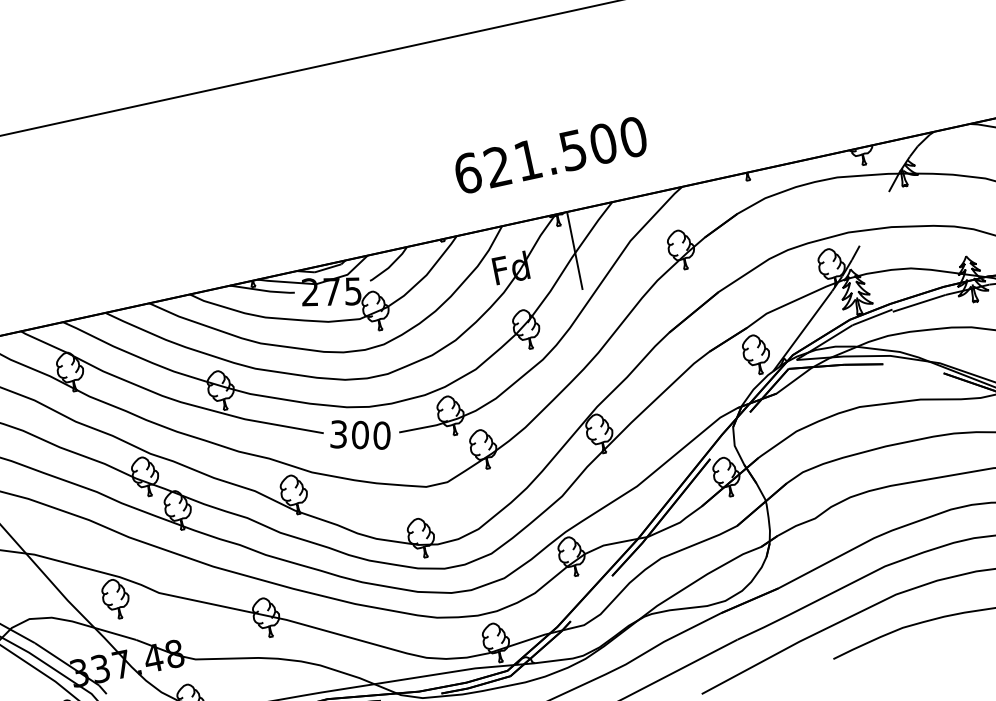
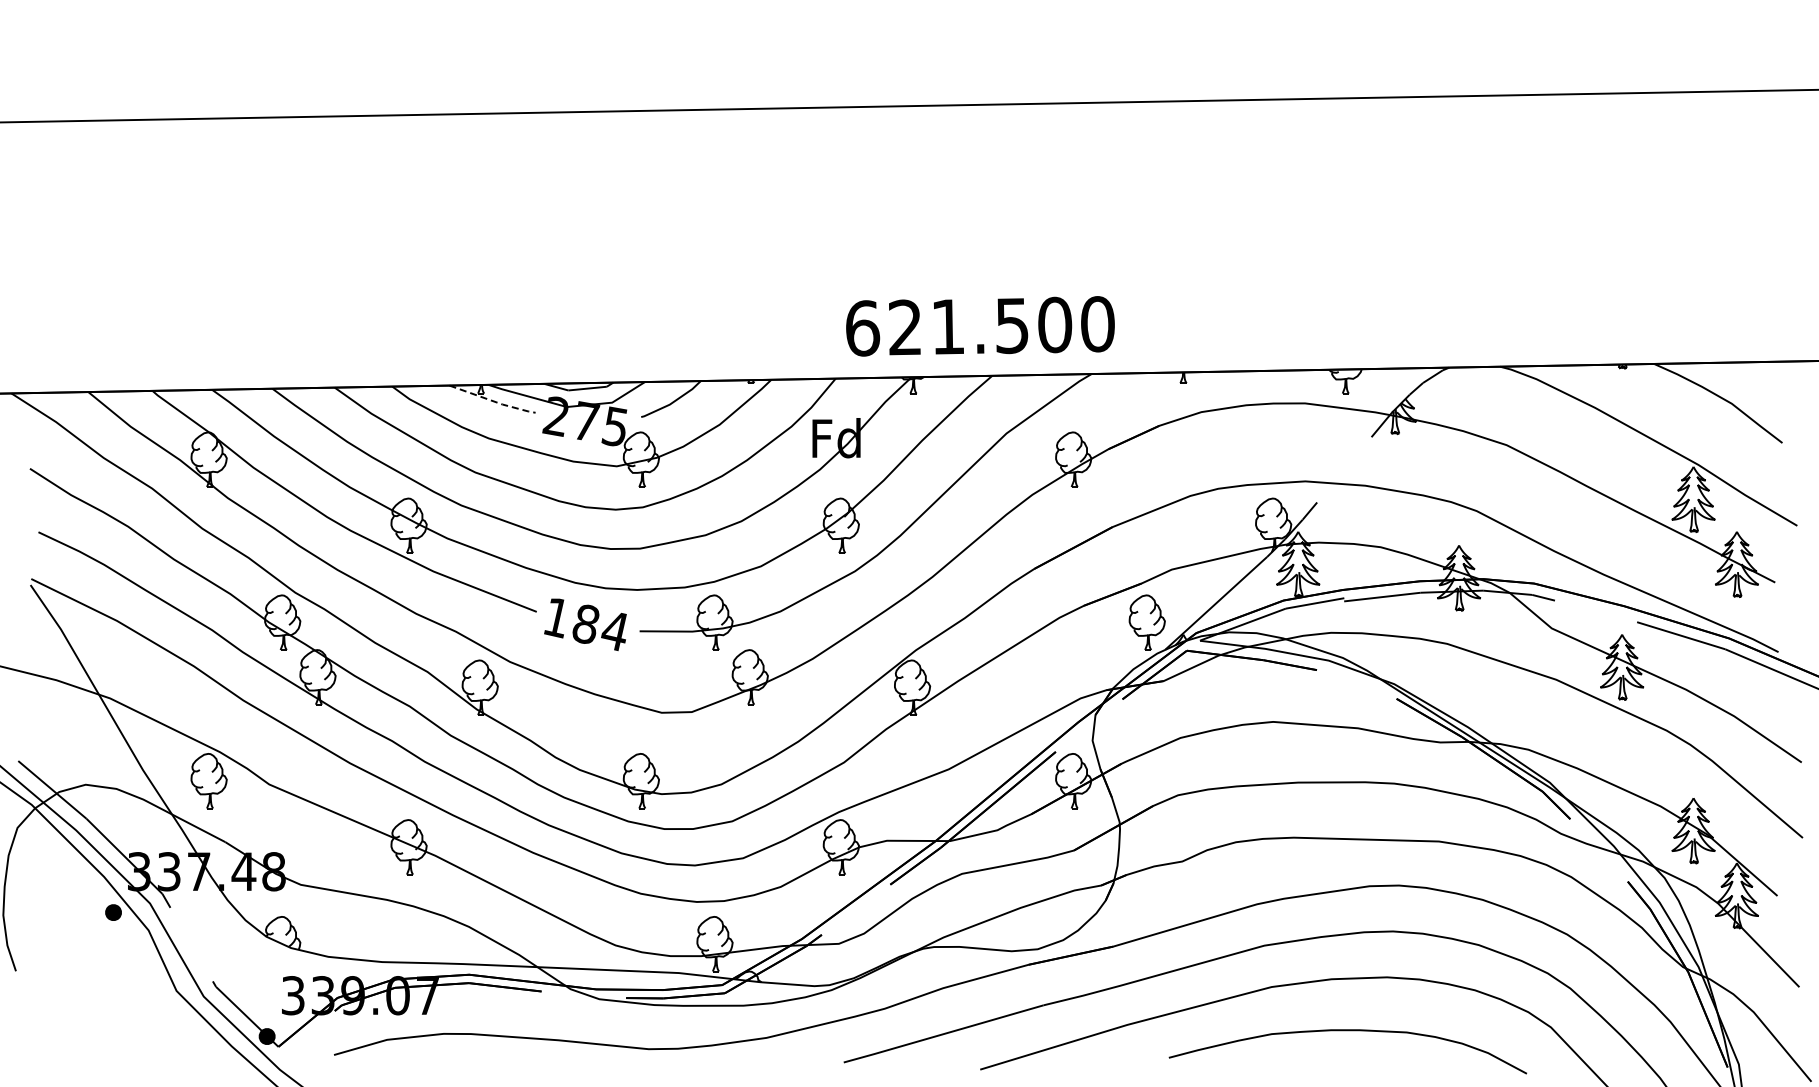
text: (550, 155) -> (980, 326), moved
line: (574, 249) -> (928, 430), removed
line: (263, 290) -> (493, 401), solid -> dashed
text: (359, 435) -> (585, 624), 300 -> 184

